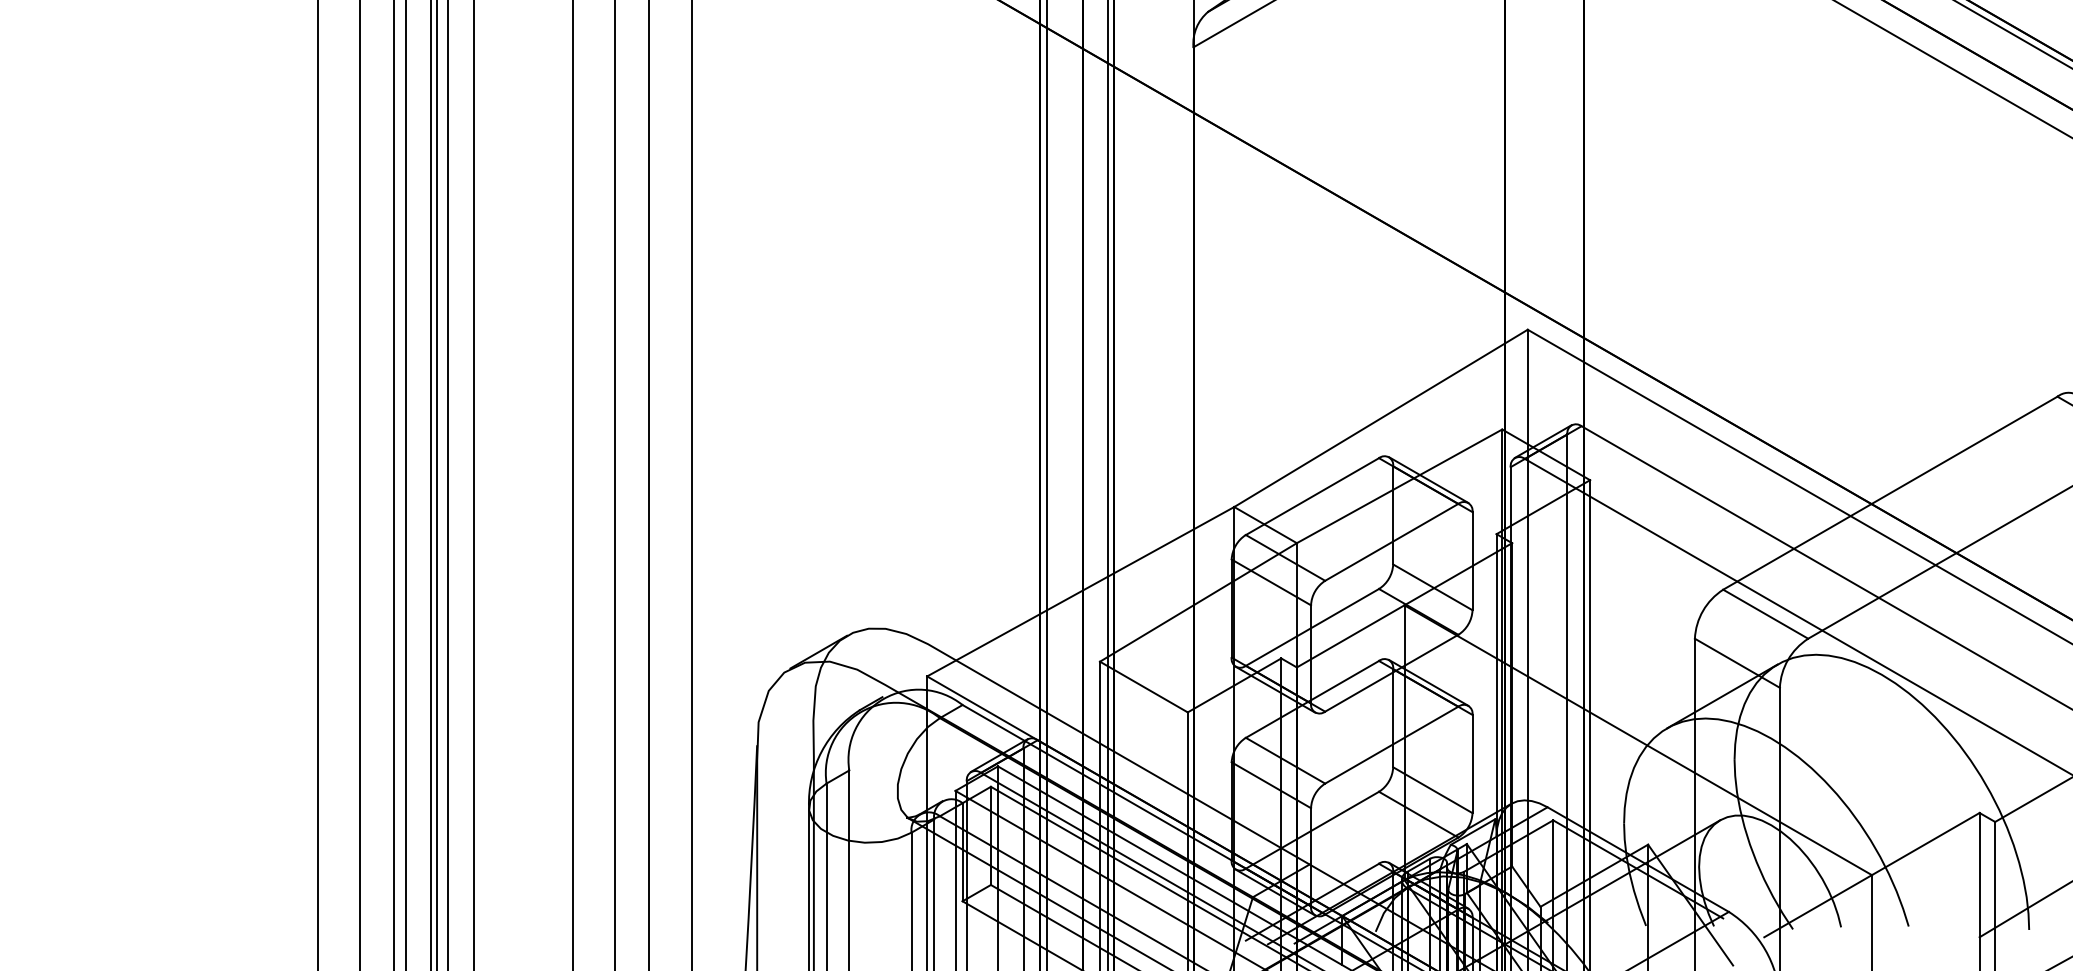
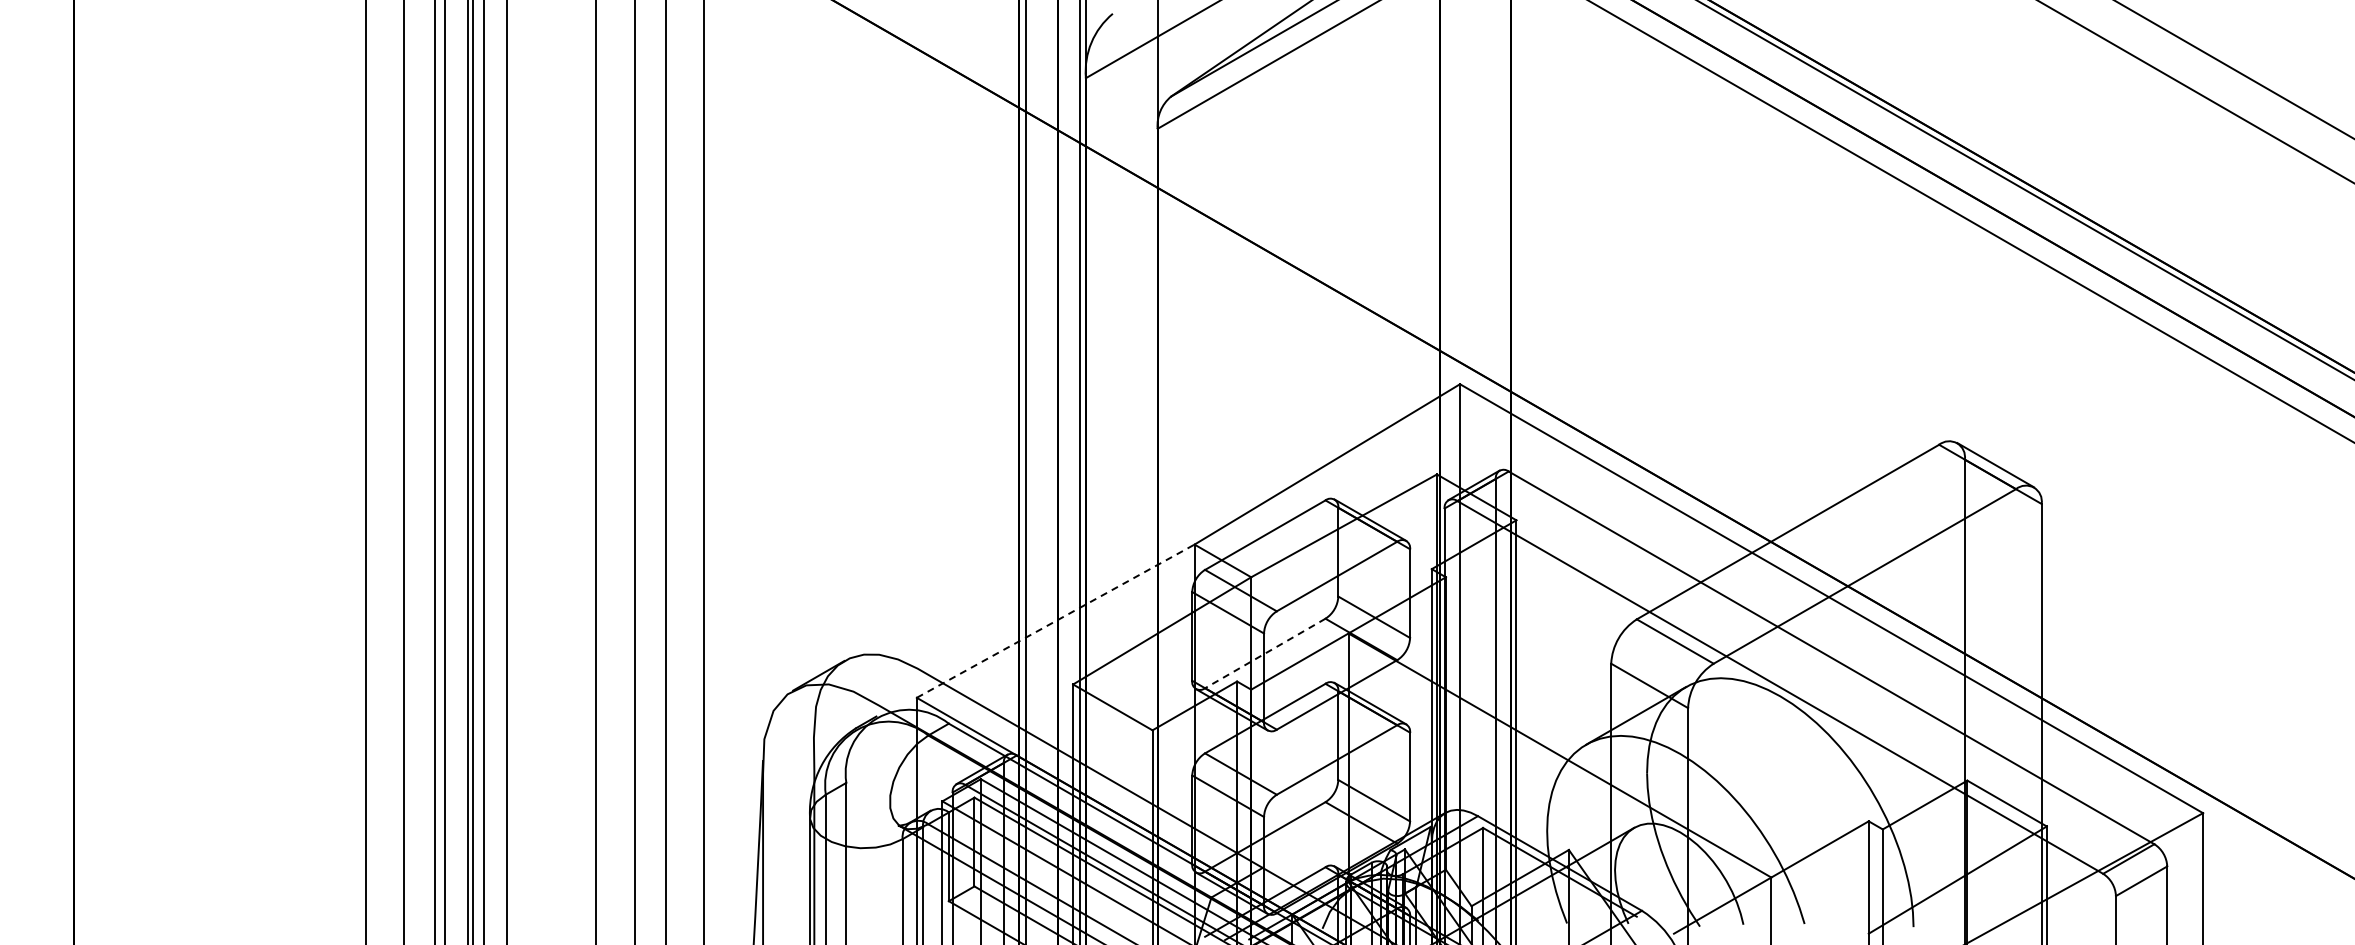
line: (1080, 592) -> (1055, 621), solid -> dashed
line: (1312, 627) -> (1265, 653), solid -> dashed

